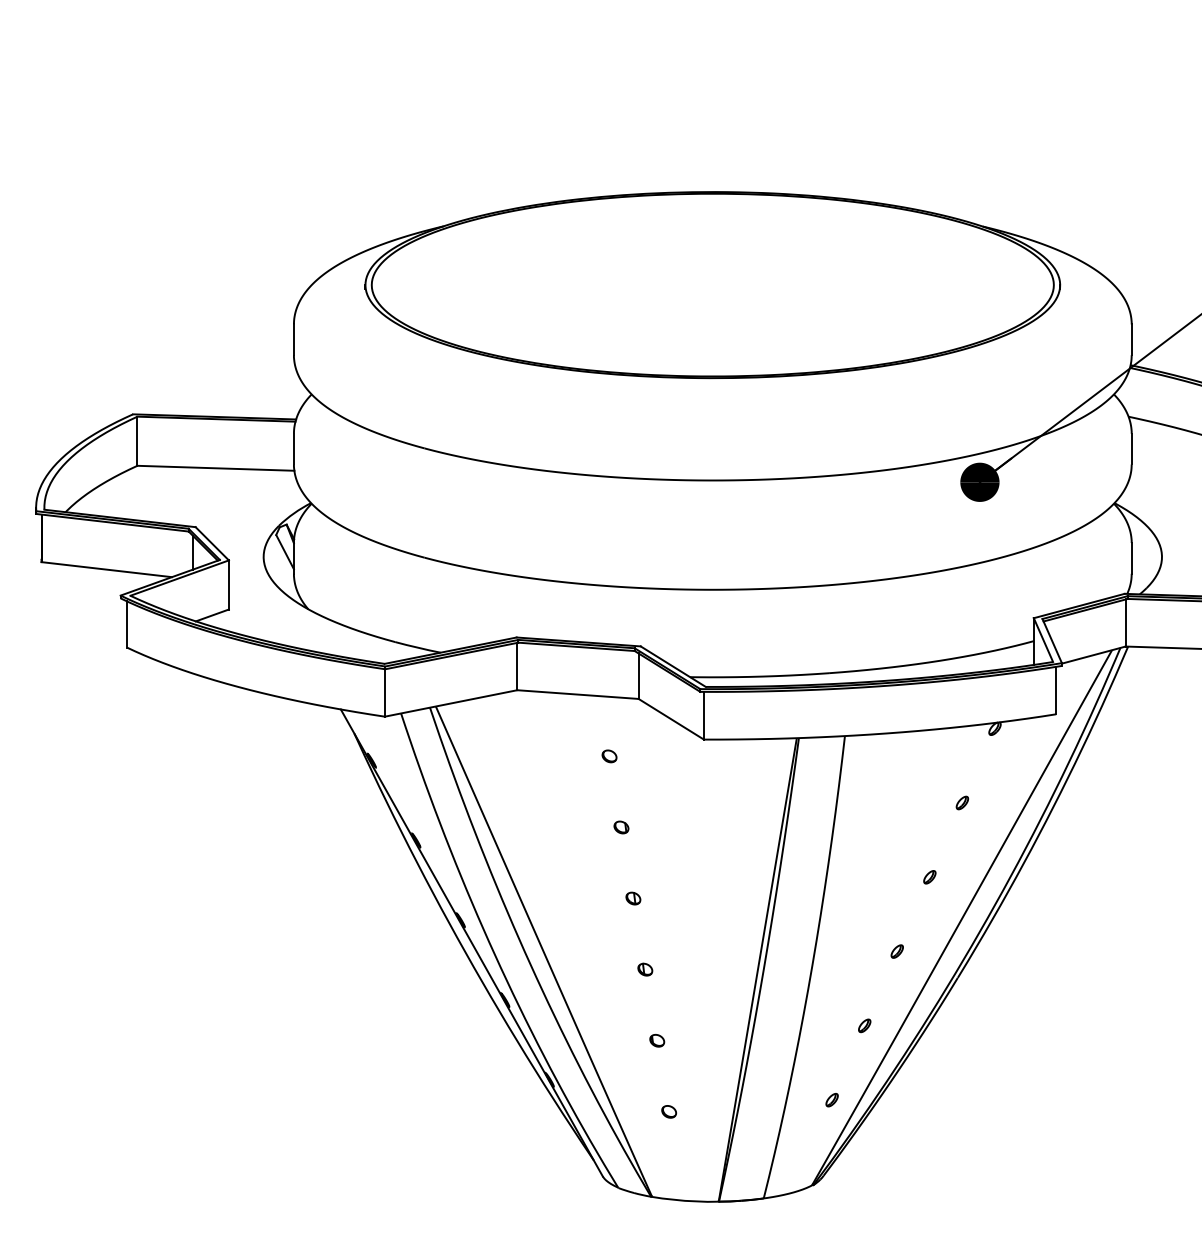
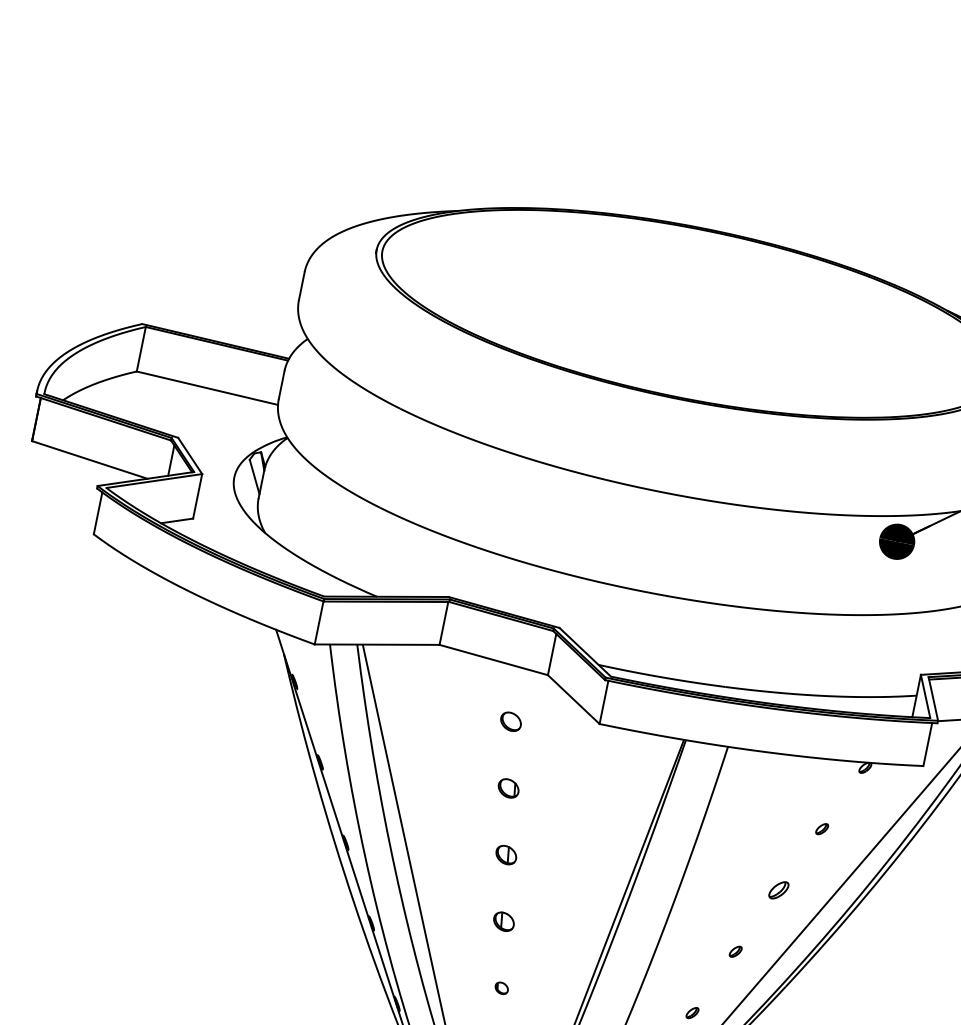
part: (609, 756) -> (510, 721), size x1.6
part: (621, 827) -> (508, 788), size x1.6
part: (929, 877) -> (778, 890), size x1.6
part: (633, 898) -> (506, 855), size x1.6
part: (645, 969) -> (504, 921), size x1.6

